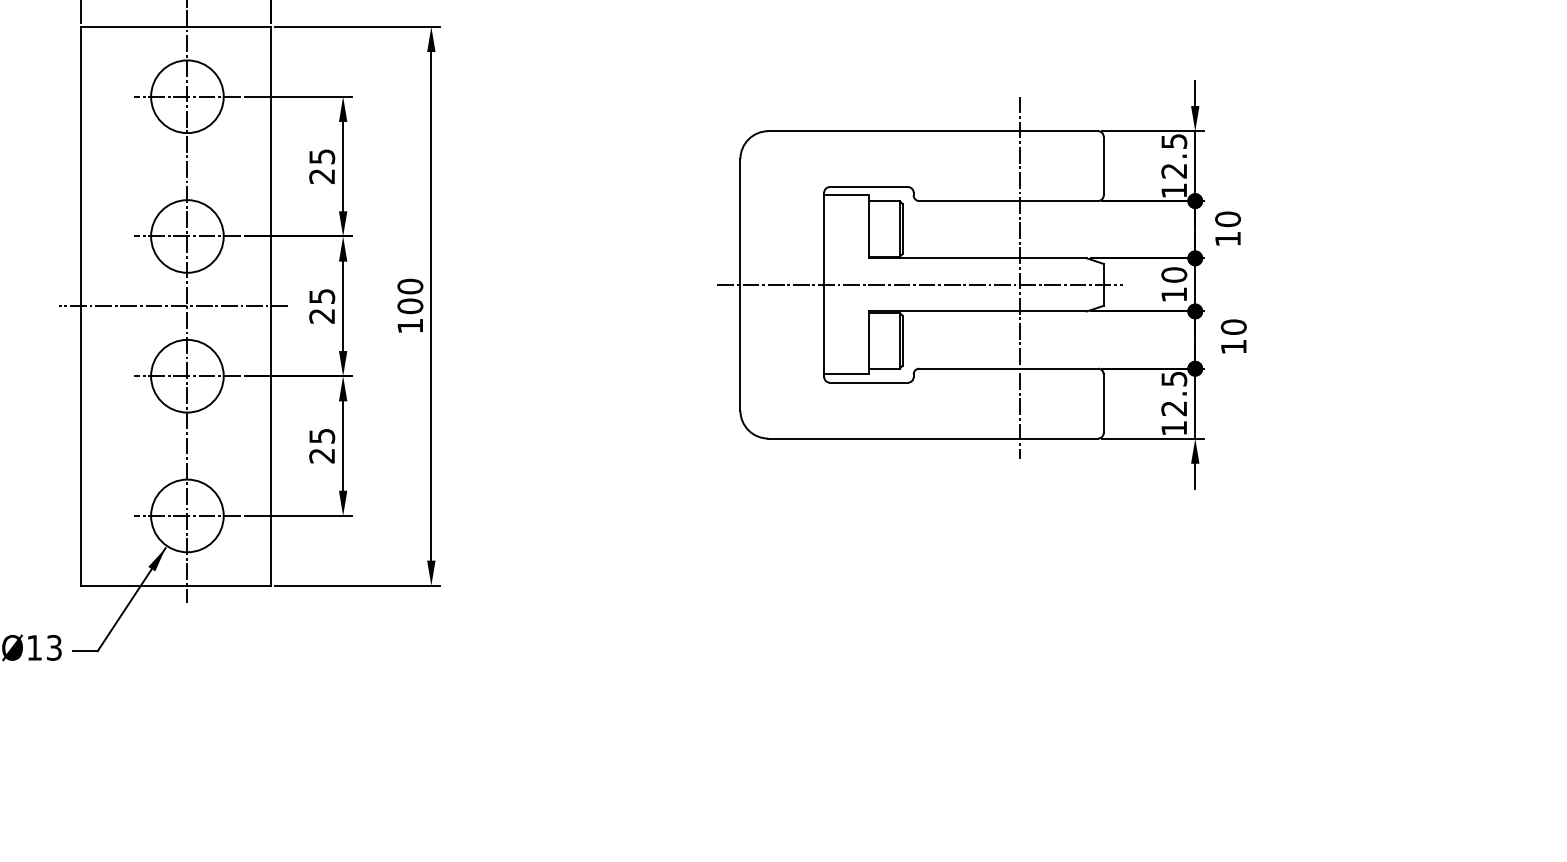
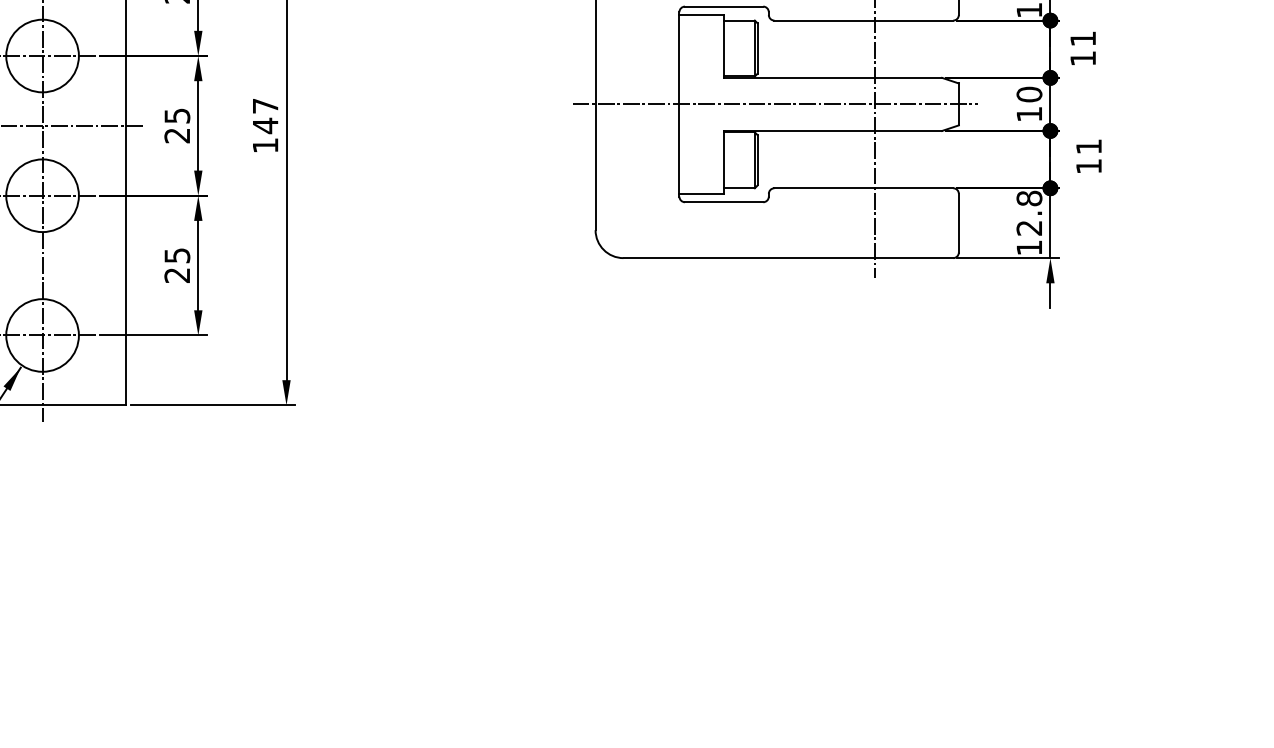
text: (1227, 219) -> (1082, 39), 10 -> 11
text: (410, 296) -> (265, 116), 100 -> 147
text: (1233, 326) -> (1088, 146), 10 -> 11
text: (1174, 378) -> (1029, 198), 12.5 -> 12.8

